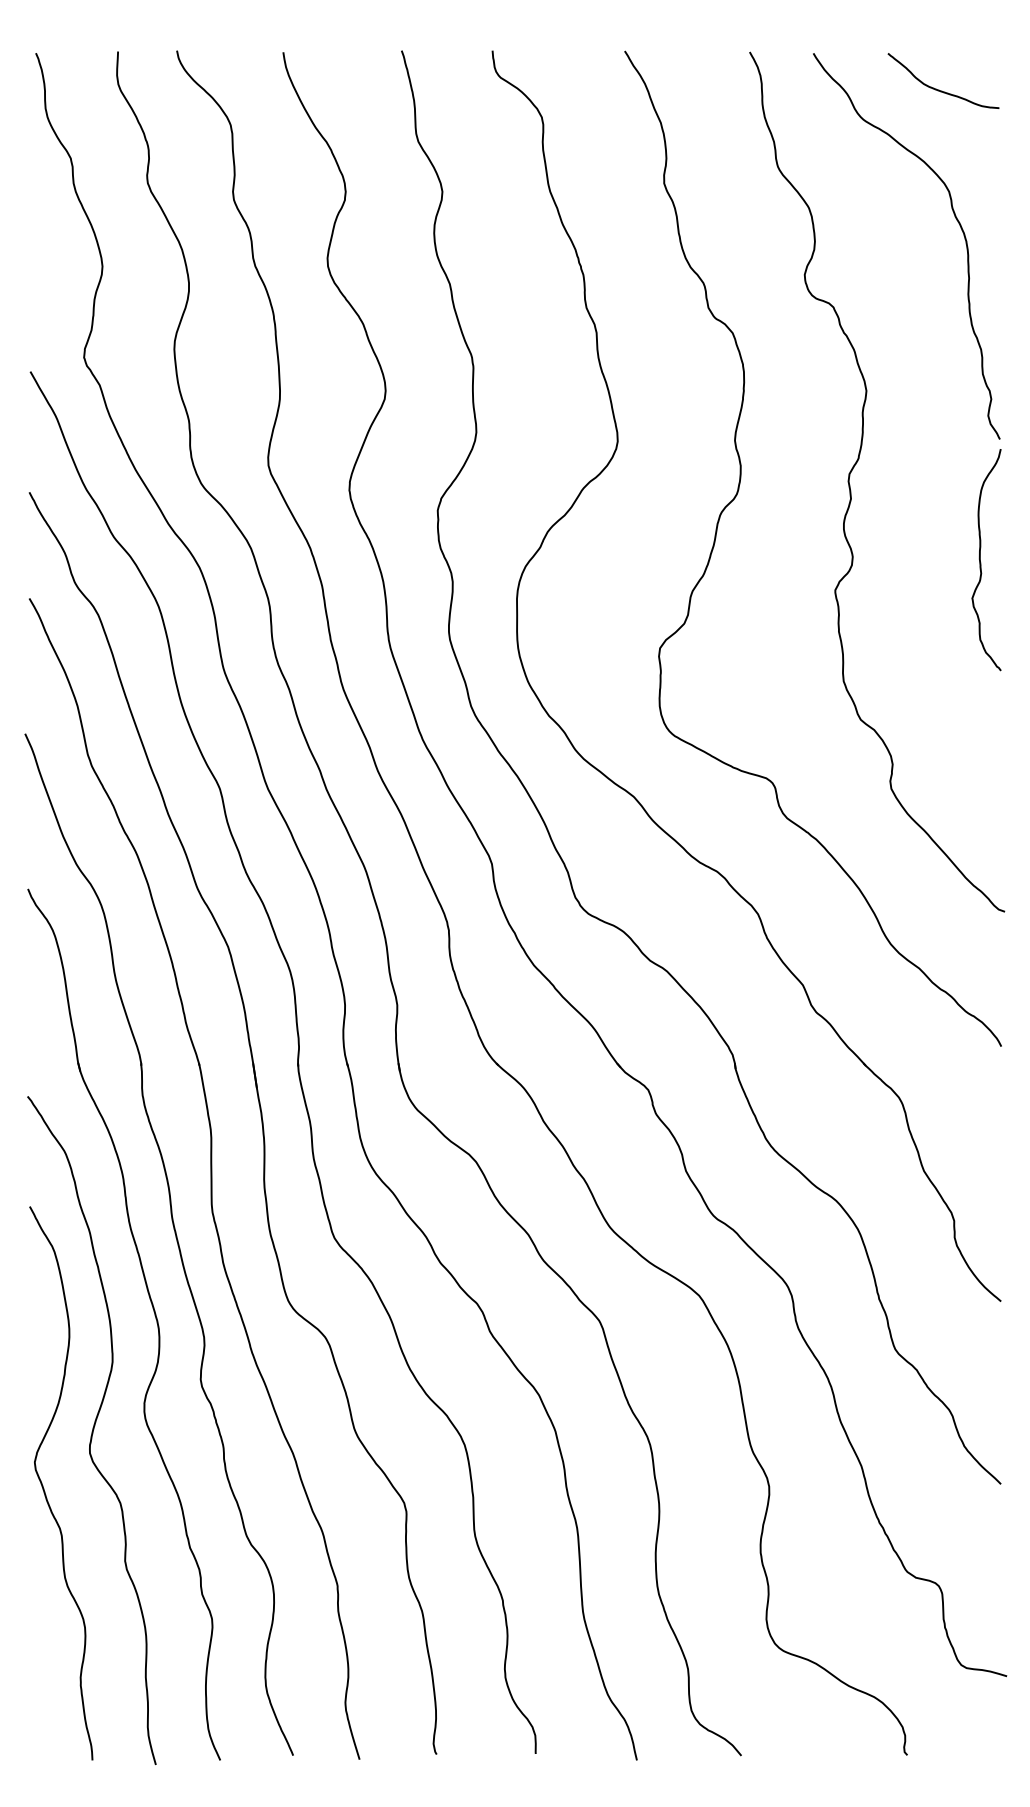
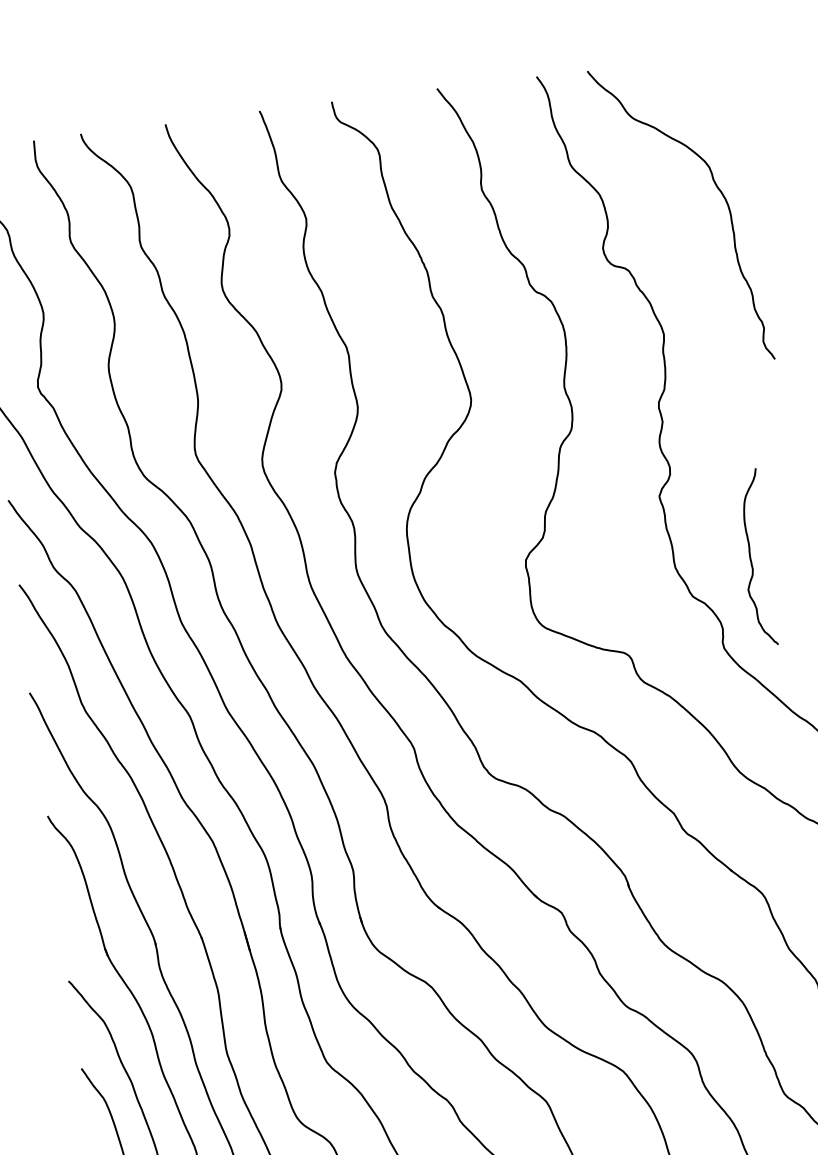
curve: (939, 89) -> (691, 87), removed
curve: (981, 562) -> (751, 560), moved

